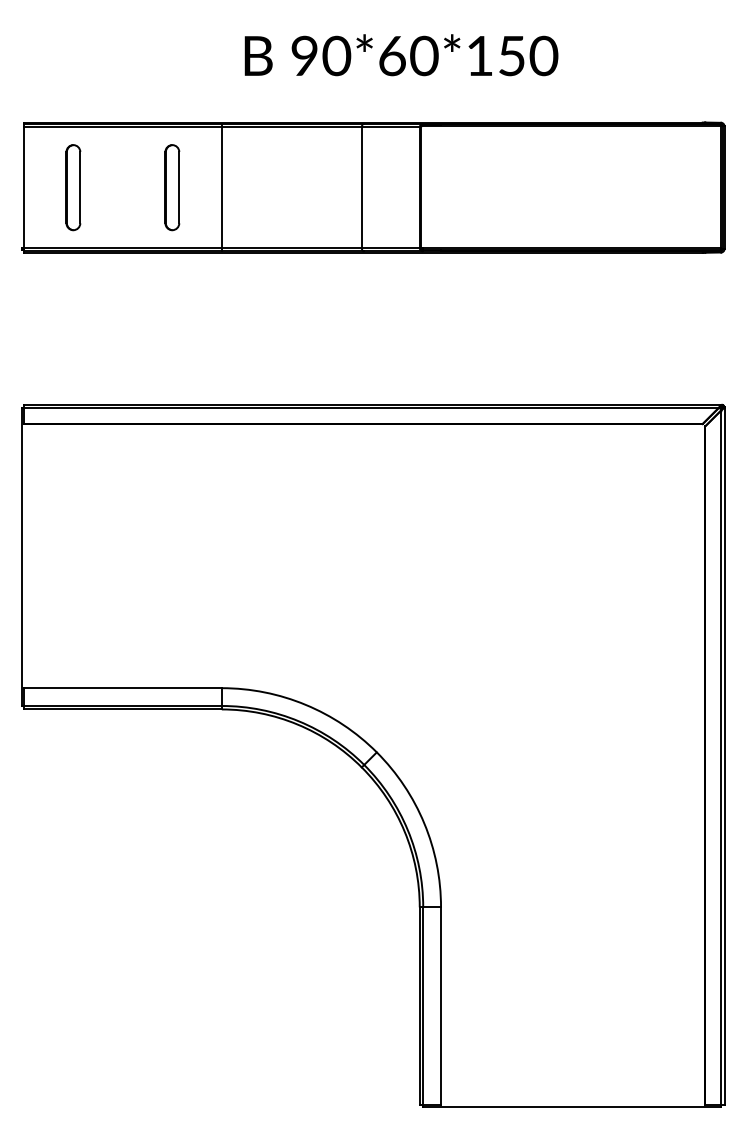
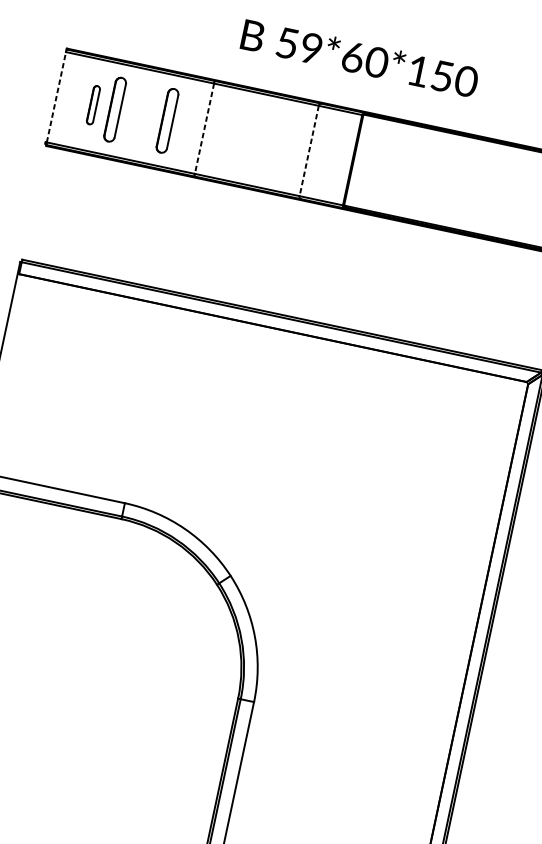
text: (321, 55) -> (300, 45), 90*60*150 -> 59*60*150
line: (23, 187) -> (56, 97), solid -> dashed
part: (73, 187) -> (93, 105), size x0.6
part: (102, 187) -> (115, 109), added
line: (221, 188) -> (204, 129), solid -> dashed
line: (361, 188) -> (308, 151), solid -> dashed

